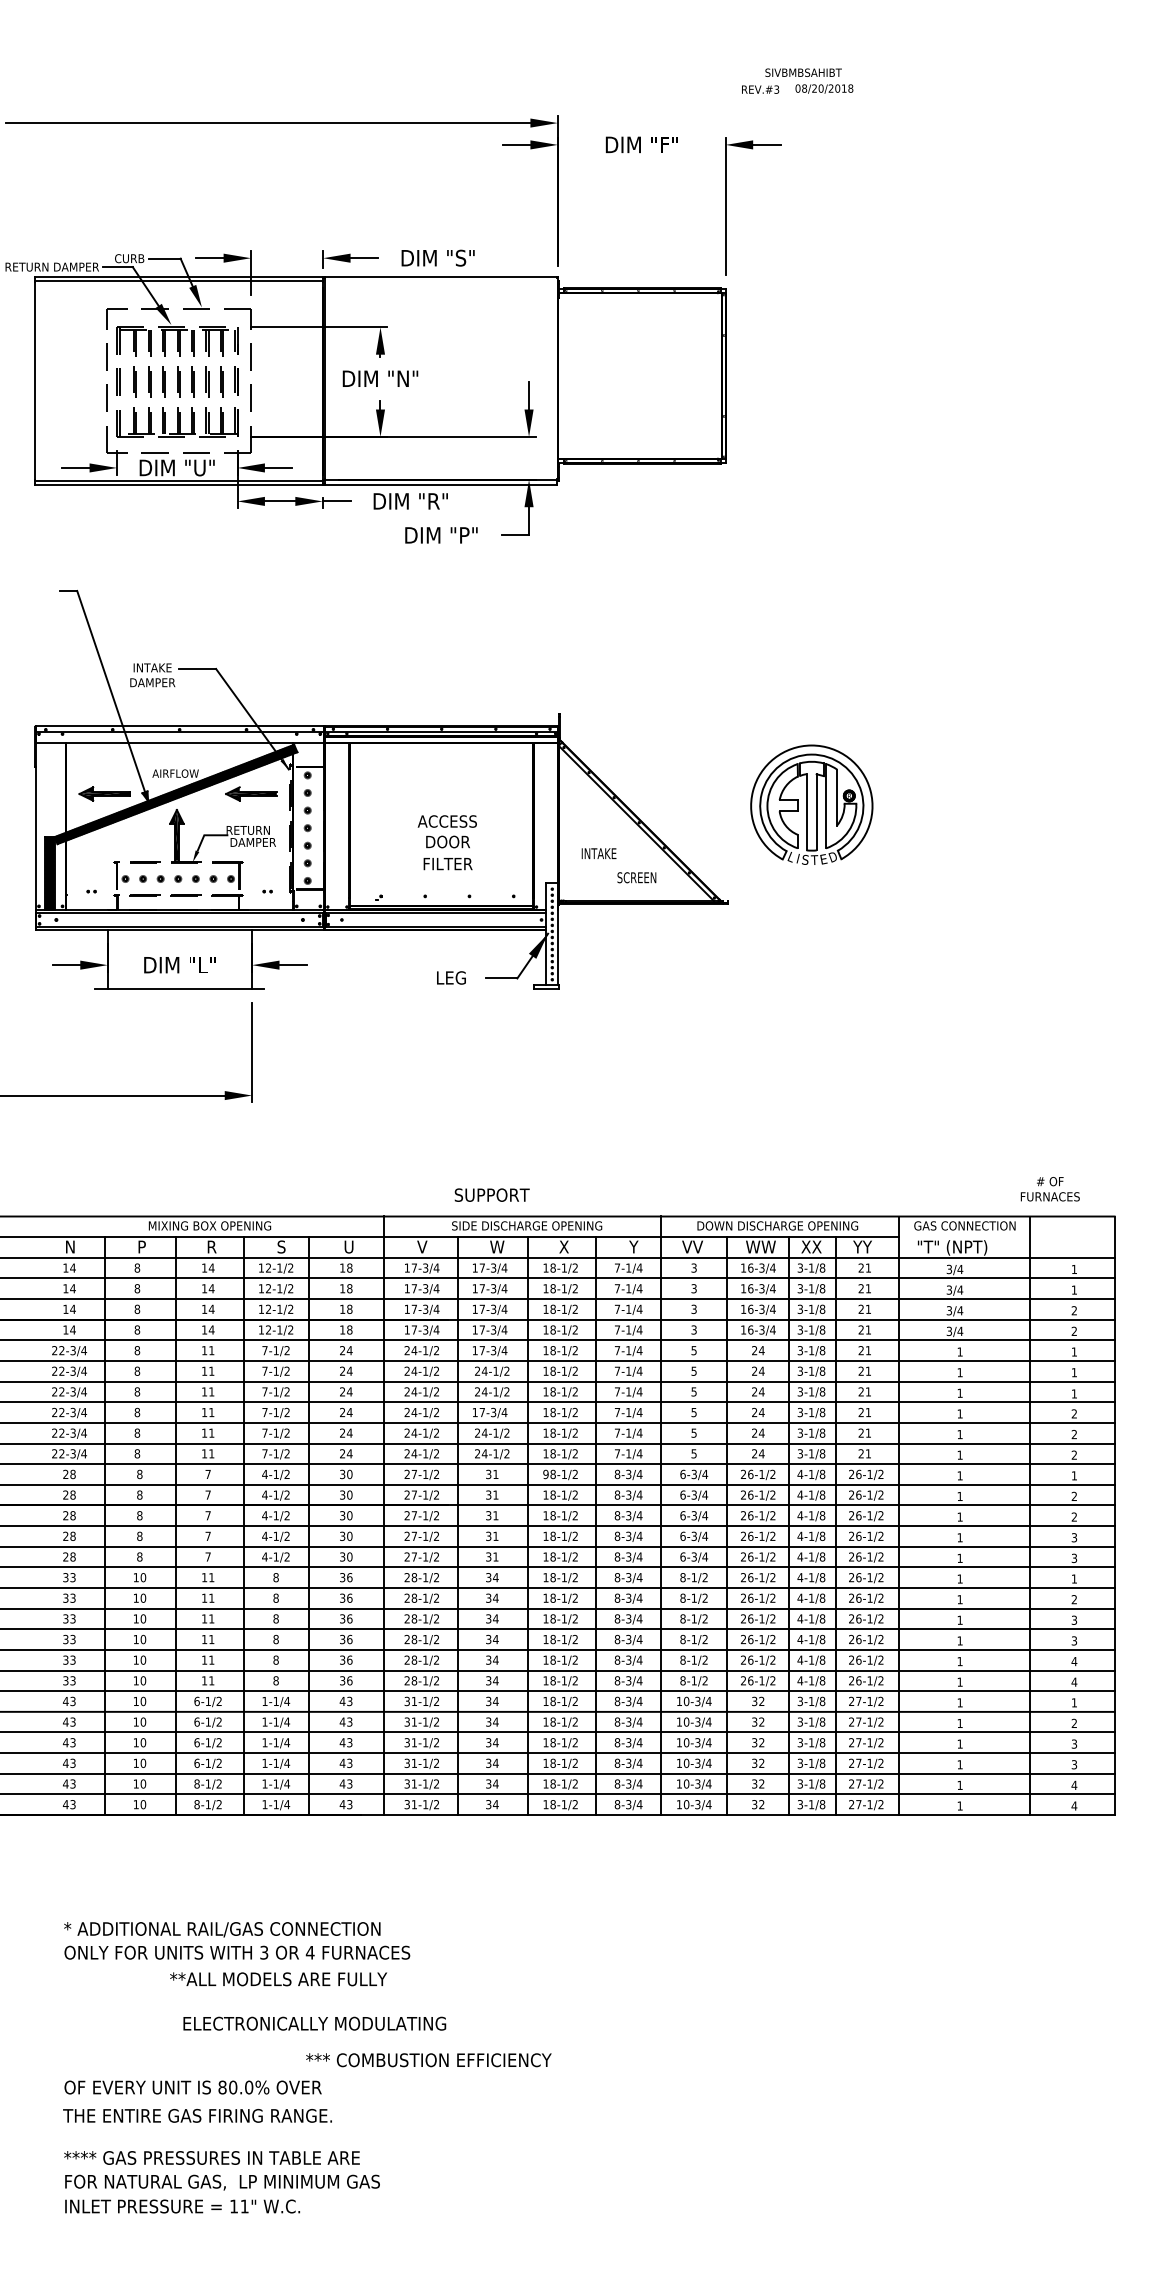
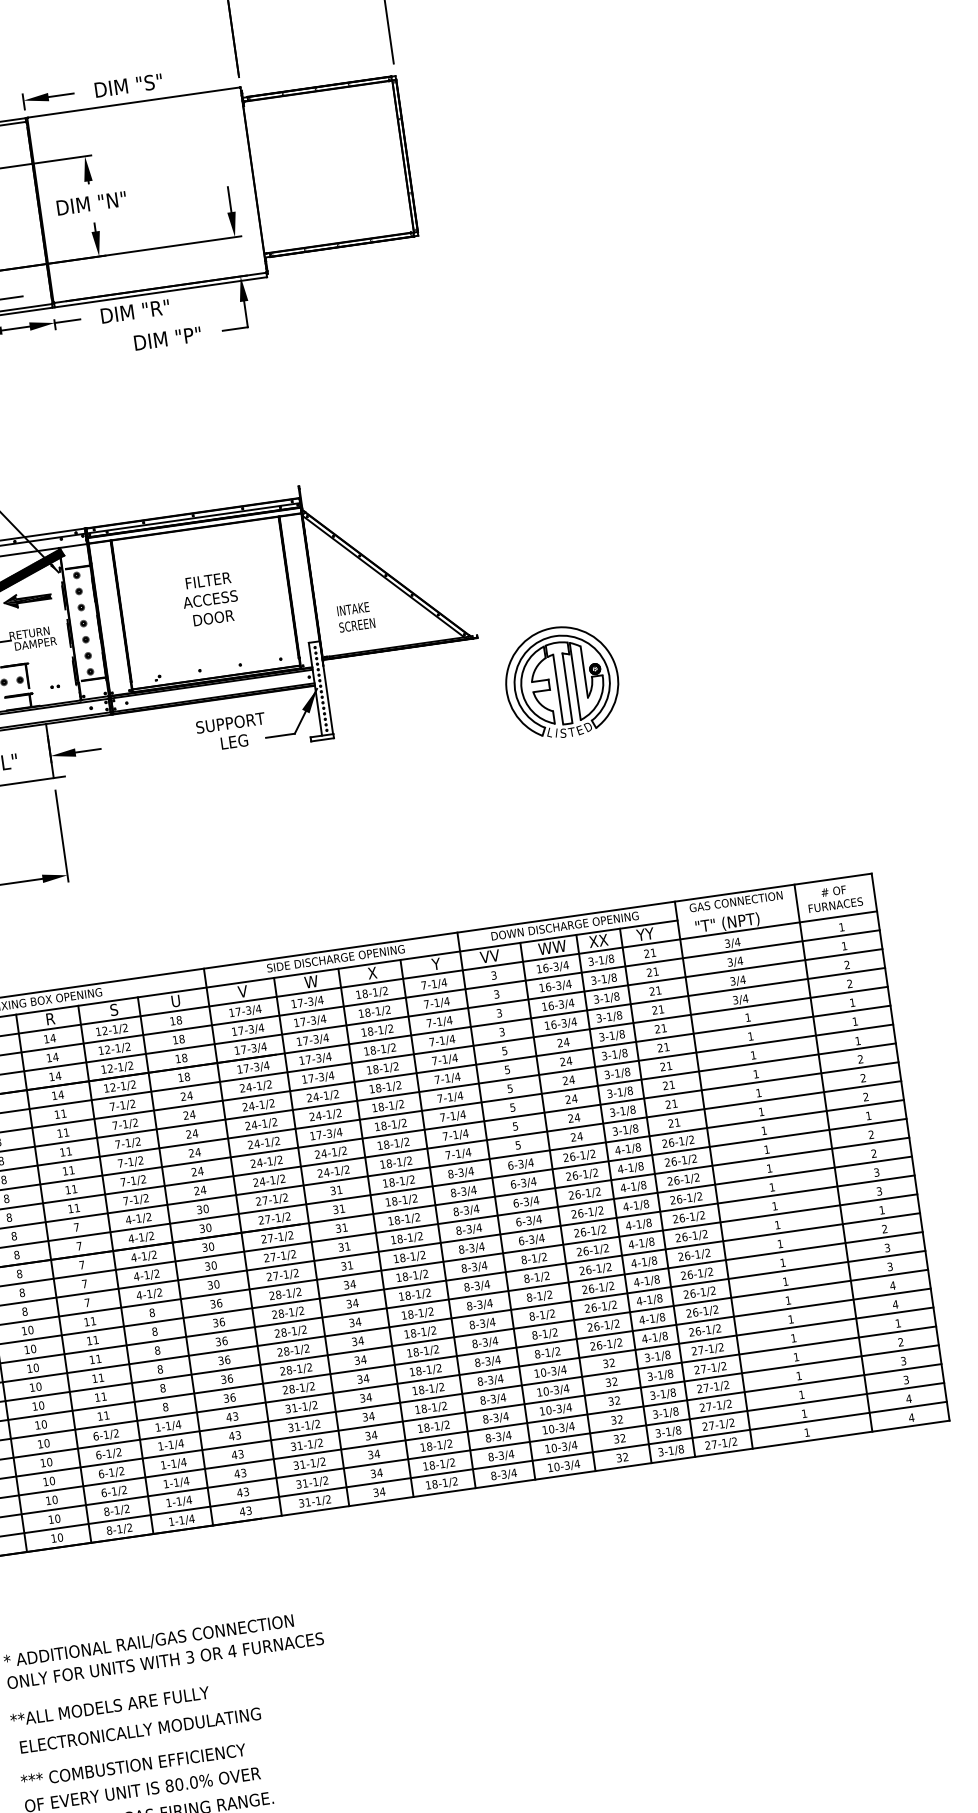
part: (811, 804) -> (561, 681), moved
text: (447, 864) -> (207, 581), moved
text: (636, 877) -> (356, 625), moved
text: (1049, 1189) -> (834, 898), moved
text: (491, 1194) -> (229, 722), moved
text: (545, 1474) -> (385, 1183), 98-1/2 -> 18-1/2
text: (278, 1979) -> (109, 1706), moved
text: (314, 2023) -> (140, 1730), moved
text: (428, 2060) -> (133, 1765), moved

